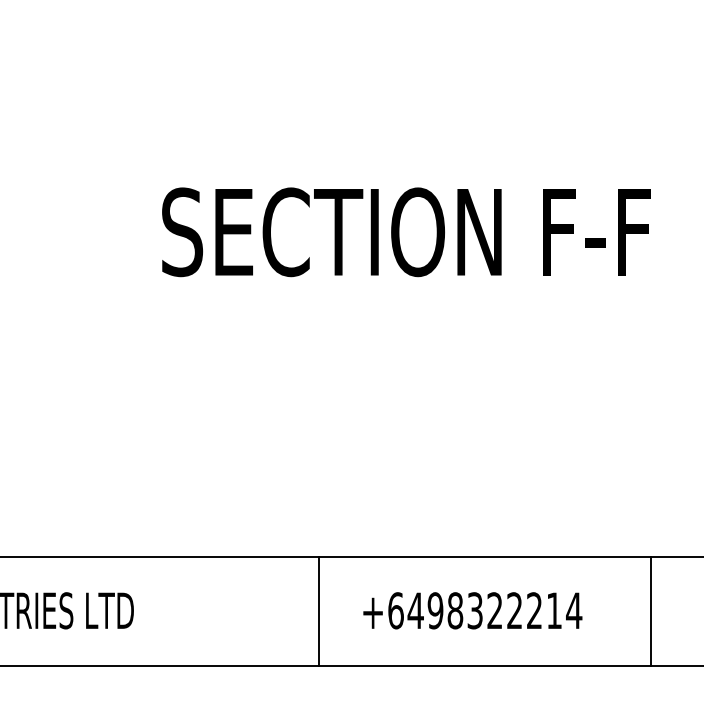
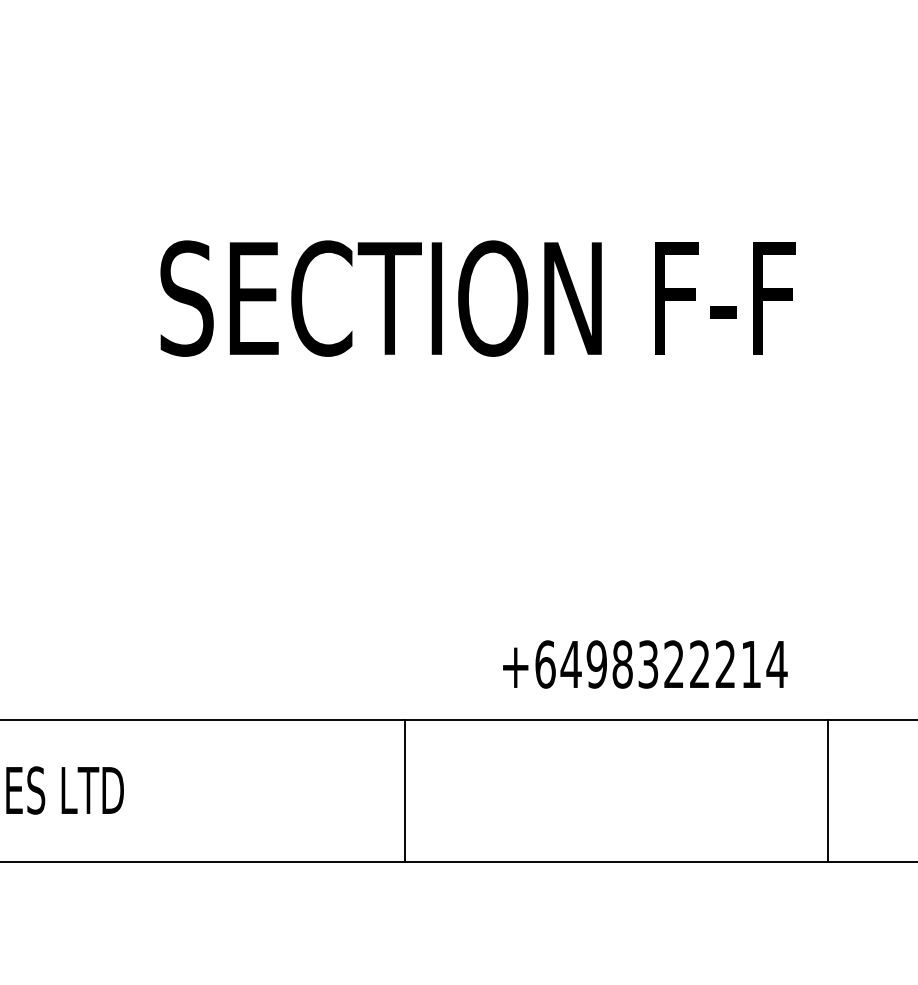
line: (319, 610) -> (405, 790), moved
text: (472, 610) -> (645, 664), moved
line: (651, 610) -> (828, 790), moved

